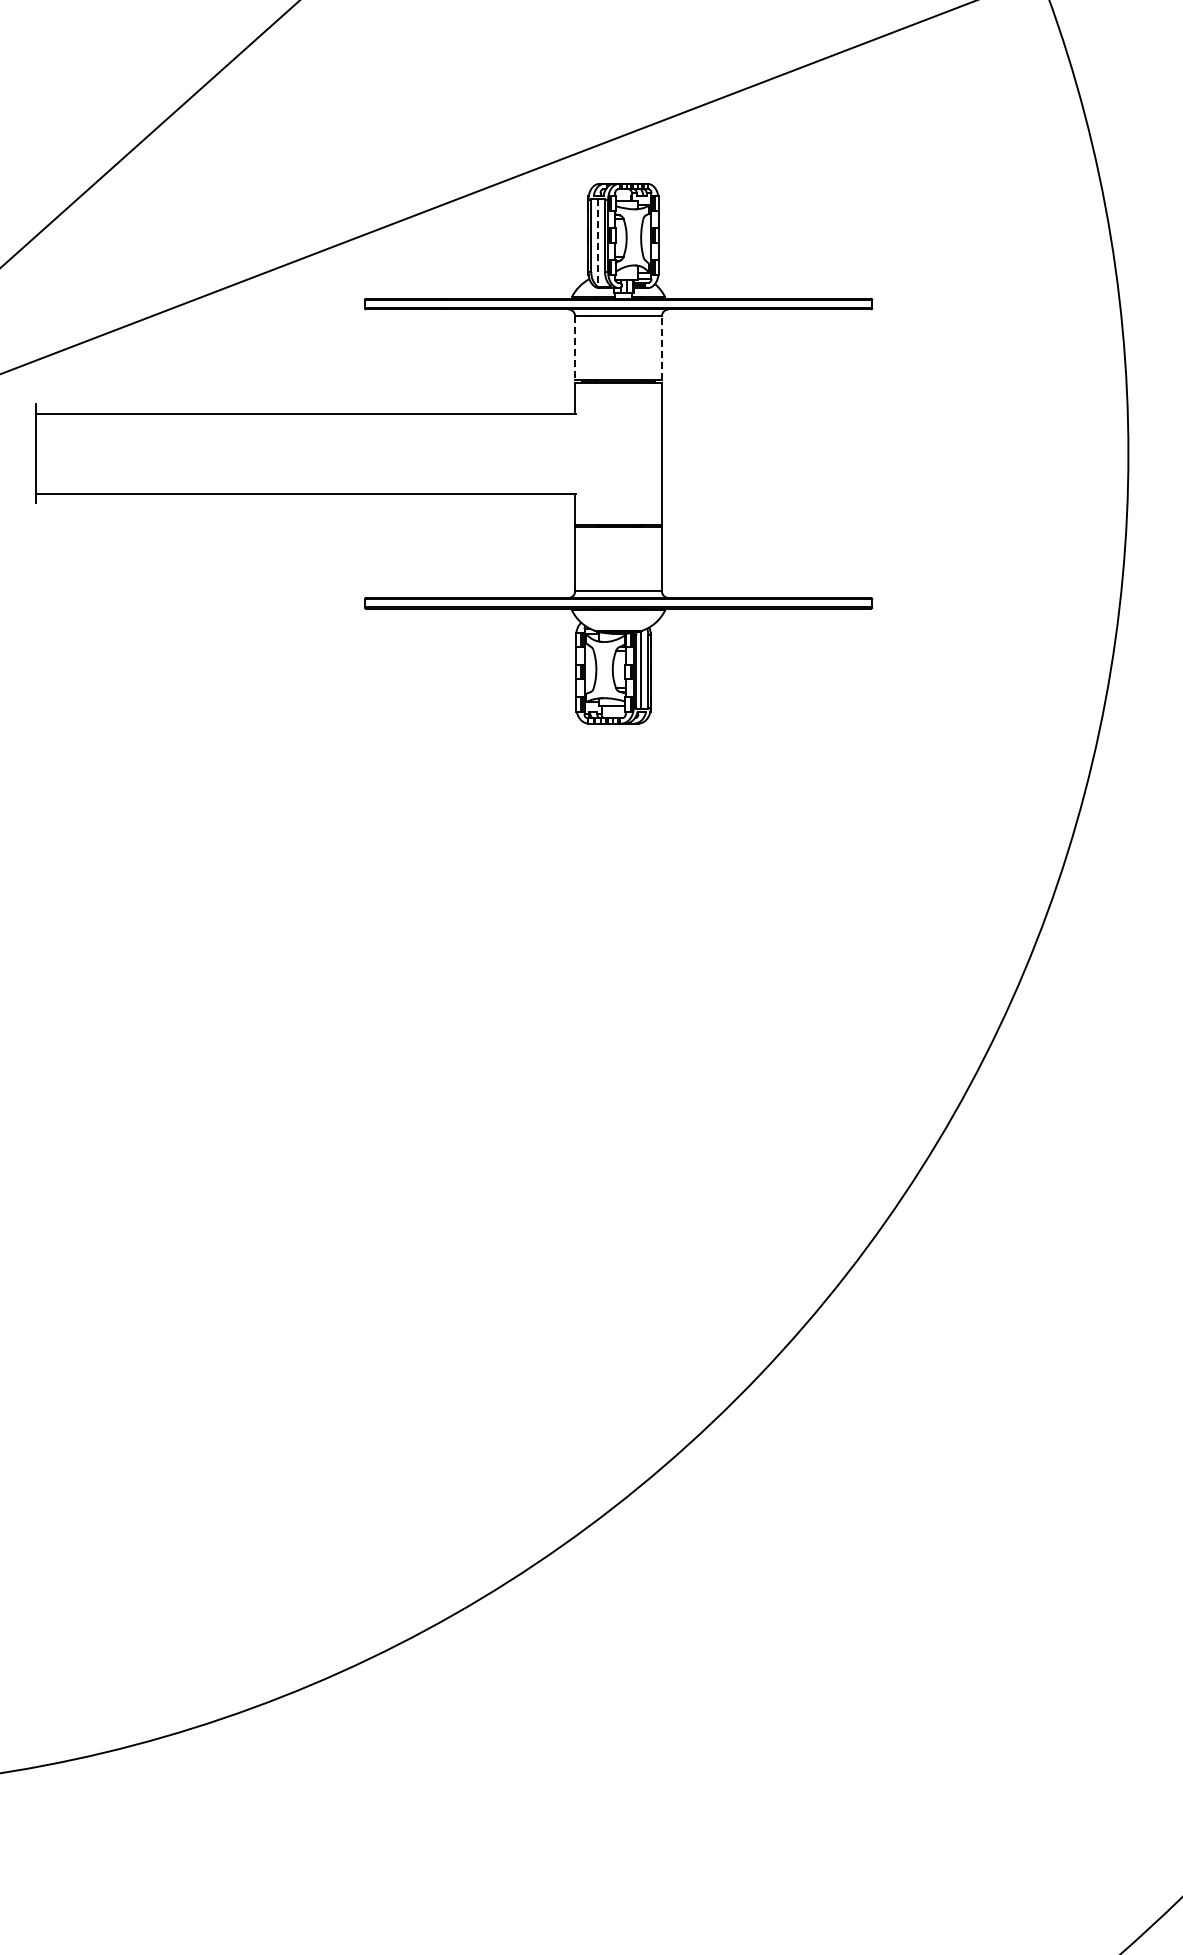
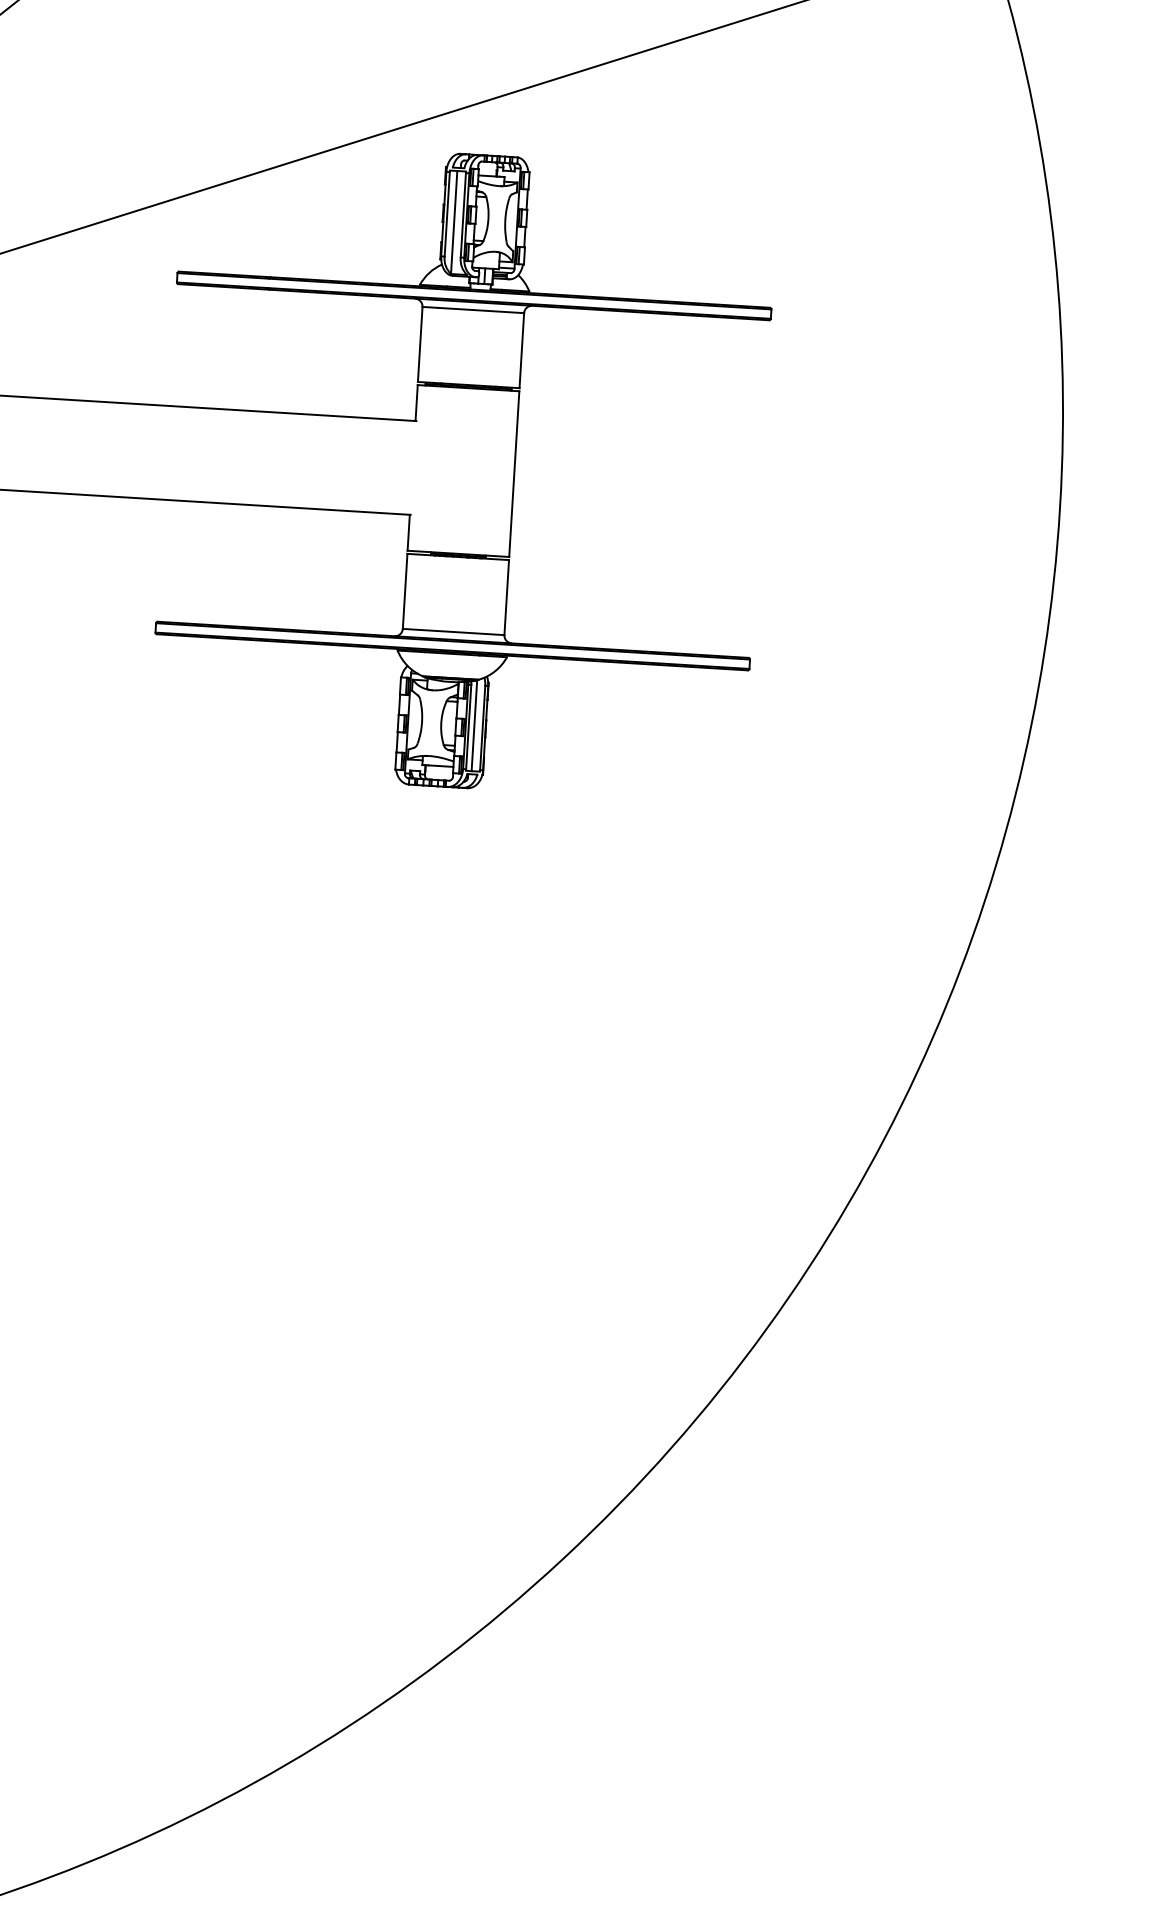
line: (597, 243) -> (453, 223), dashed -> solid
line: (661, 347) -> (521, 349), dashed -> solid
line: (575, 348) -> (420, 344), dashed -> solid

